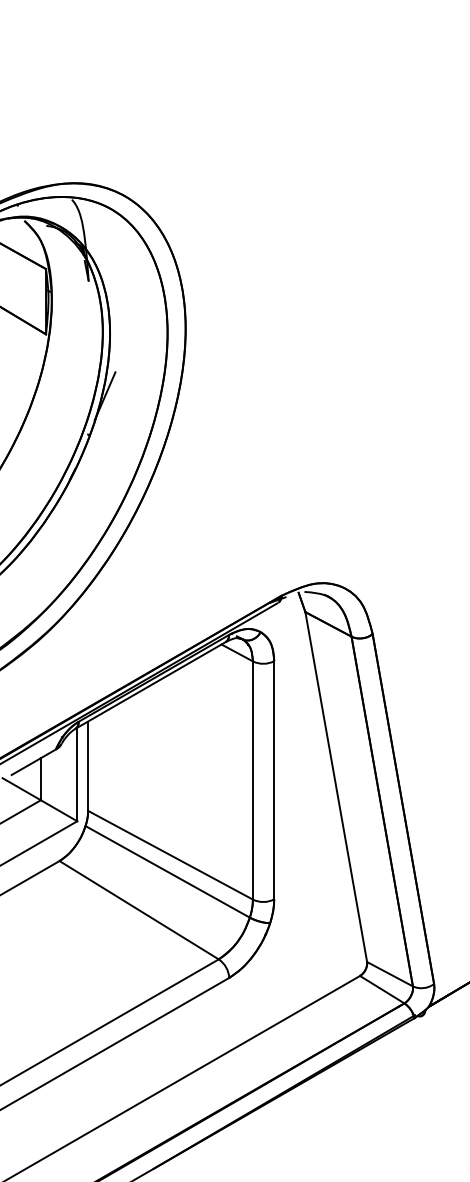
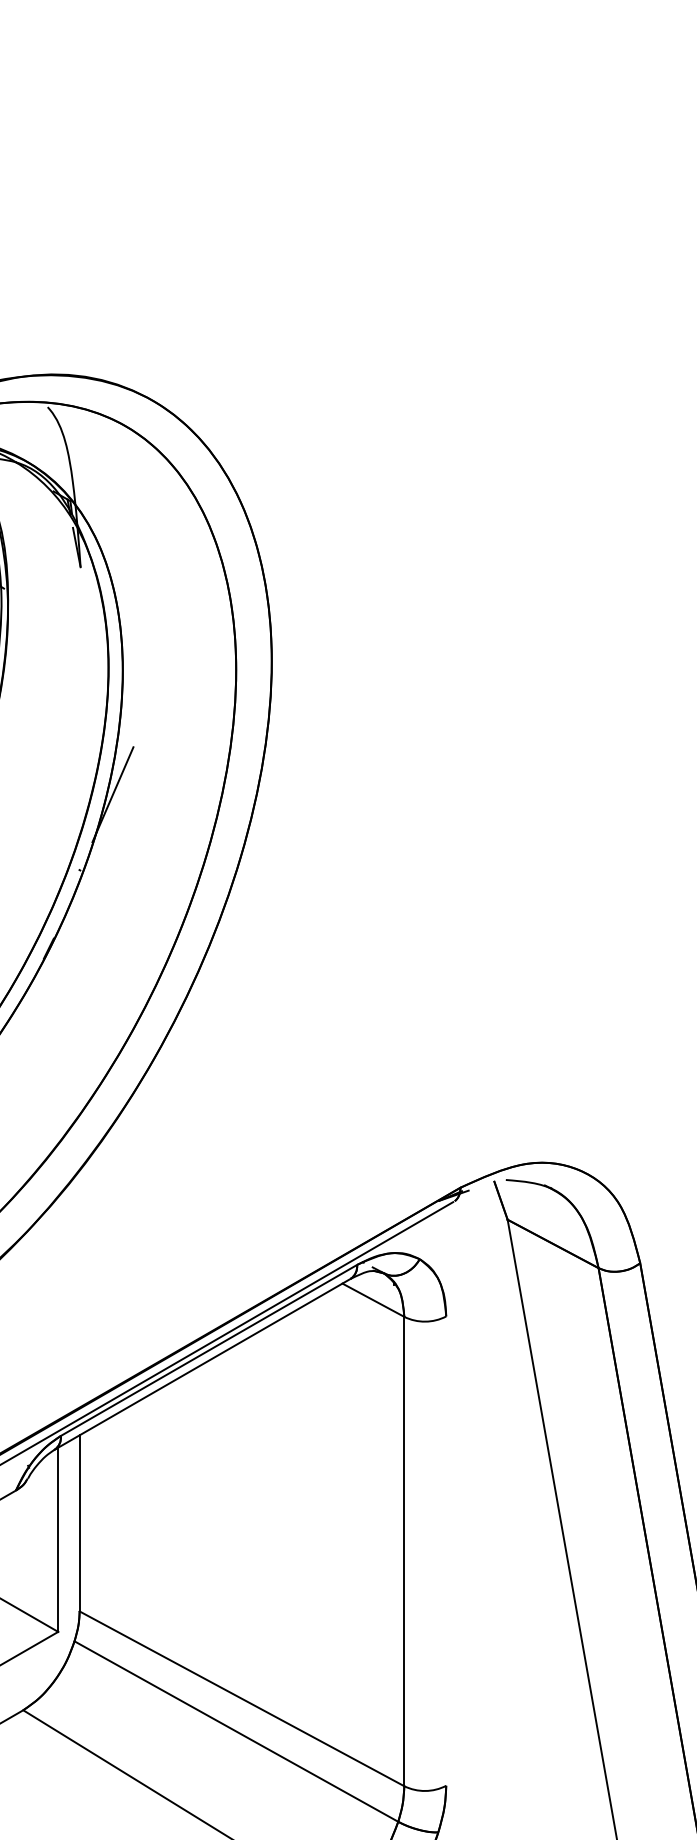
line: (274, 780) -> (446, 1551), removed

